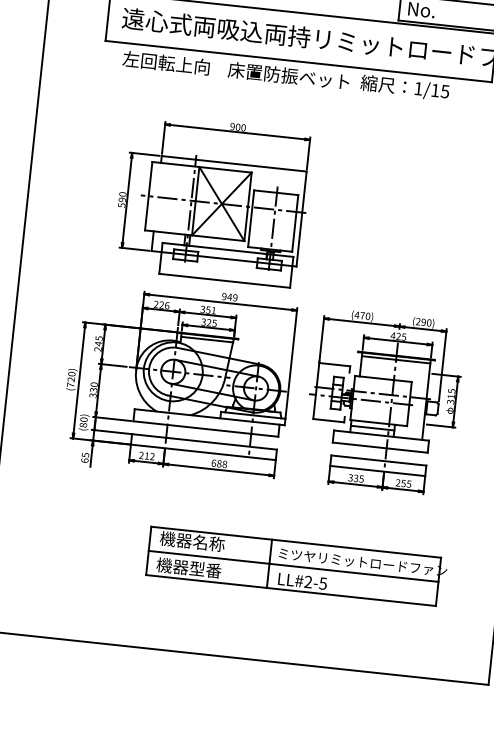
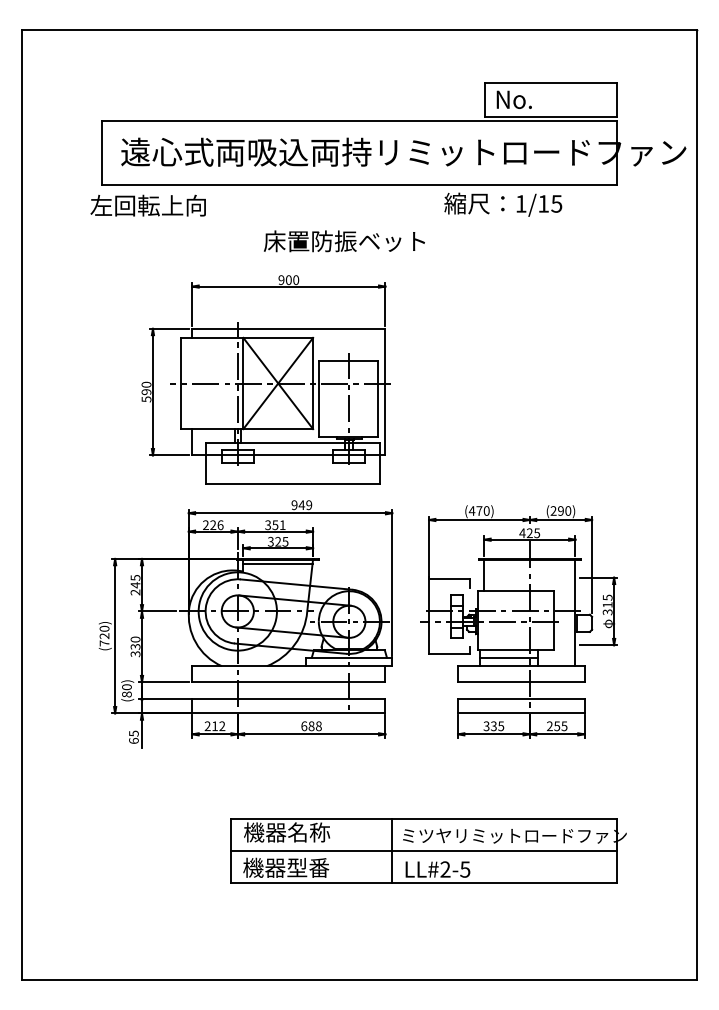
text: (165, 62) -> (147, 205), moved
text: (288, 76) -> (344, 241), moved
line: (395, 359) -> (529, 564), removed

